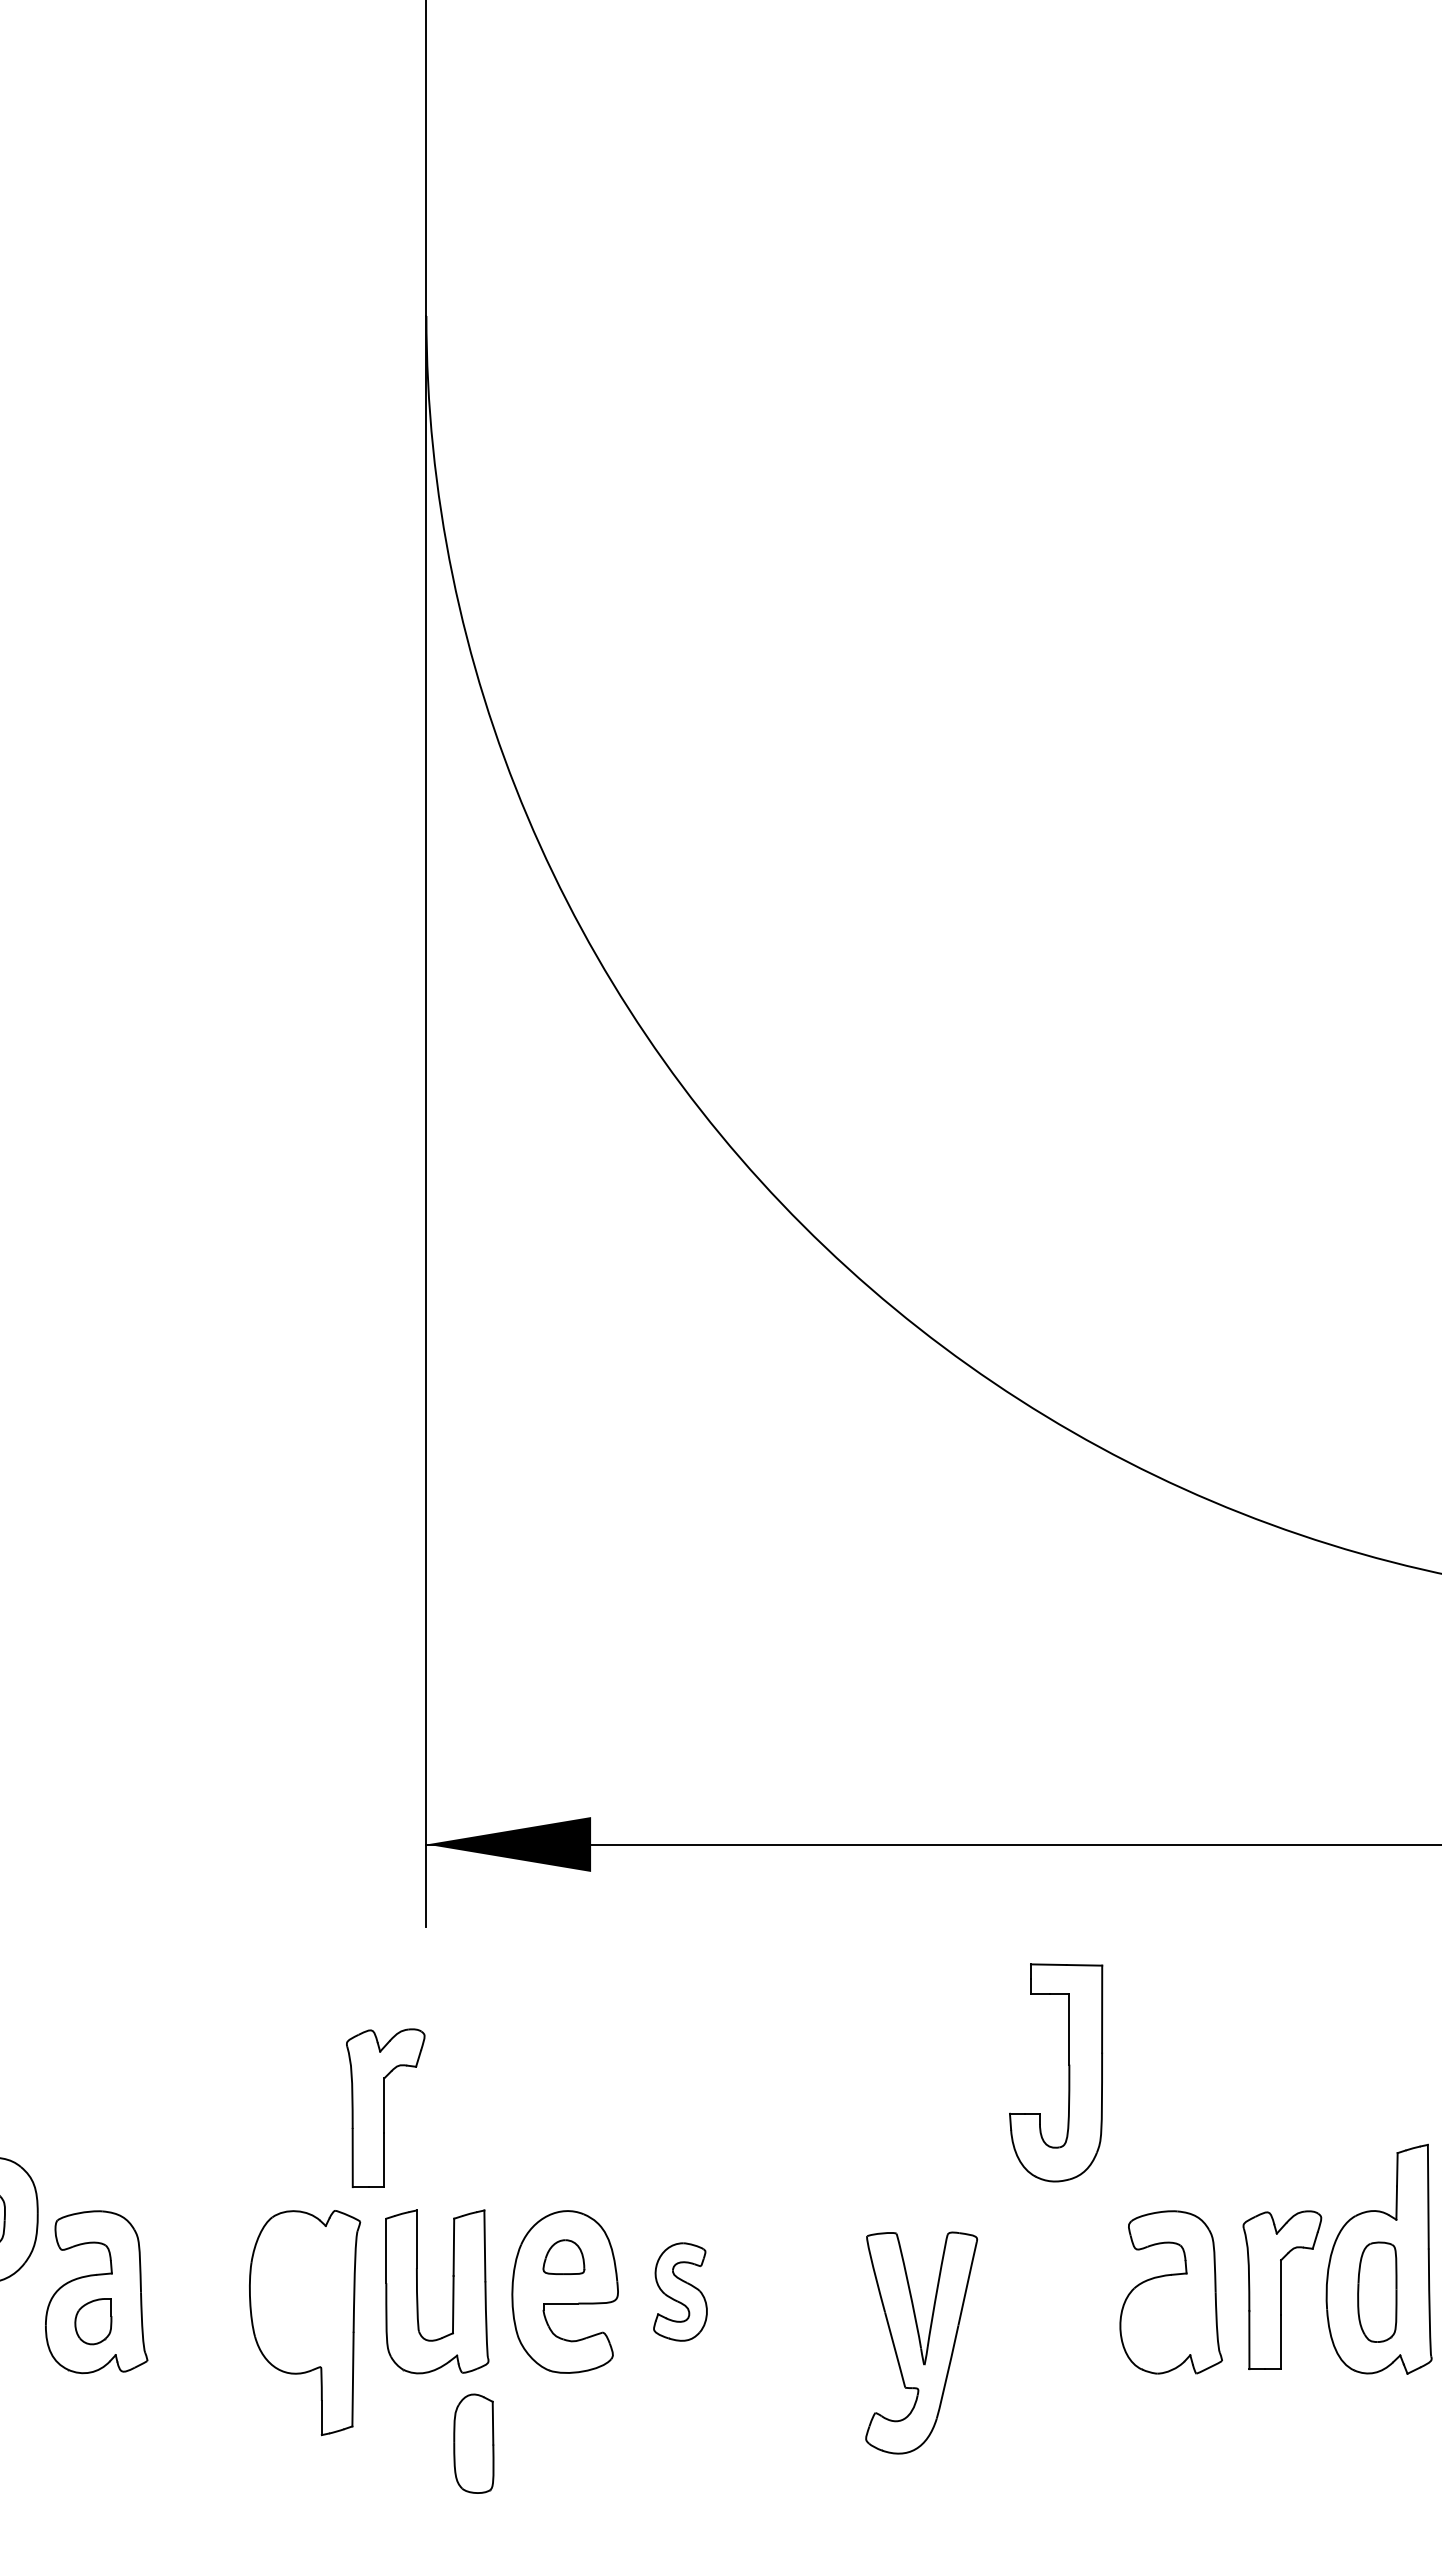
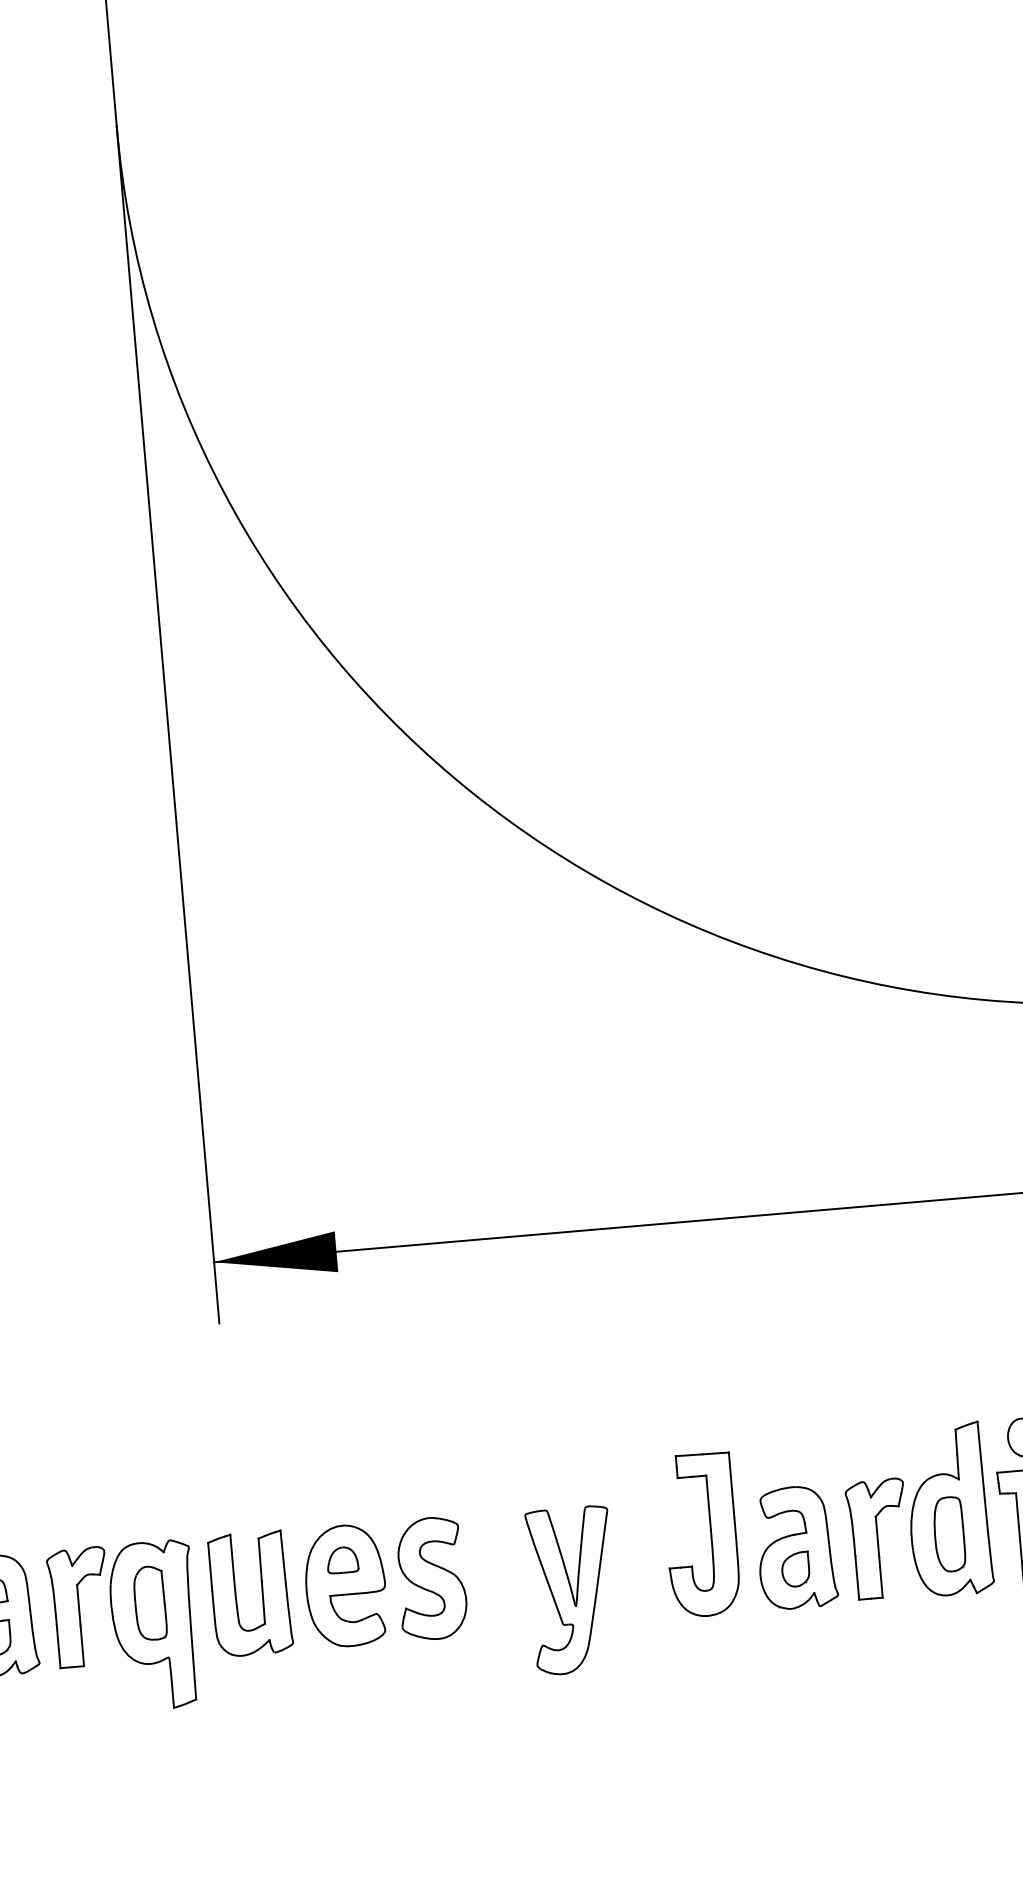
part: (1068, 2072) -> (710, 1534), moved
part: (385, 2107) -> (79, 1606), moved
part: (680, 2291) -> (431, 1578), size x1.67
part: (1167, 2321) -> (795, 1569), added
part: (921, 2342) -> (572, 1590), moved
part: (473, 2443) -> (149, 1603), moved

